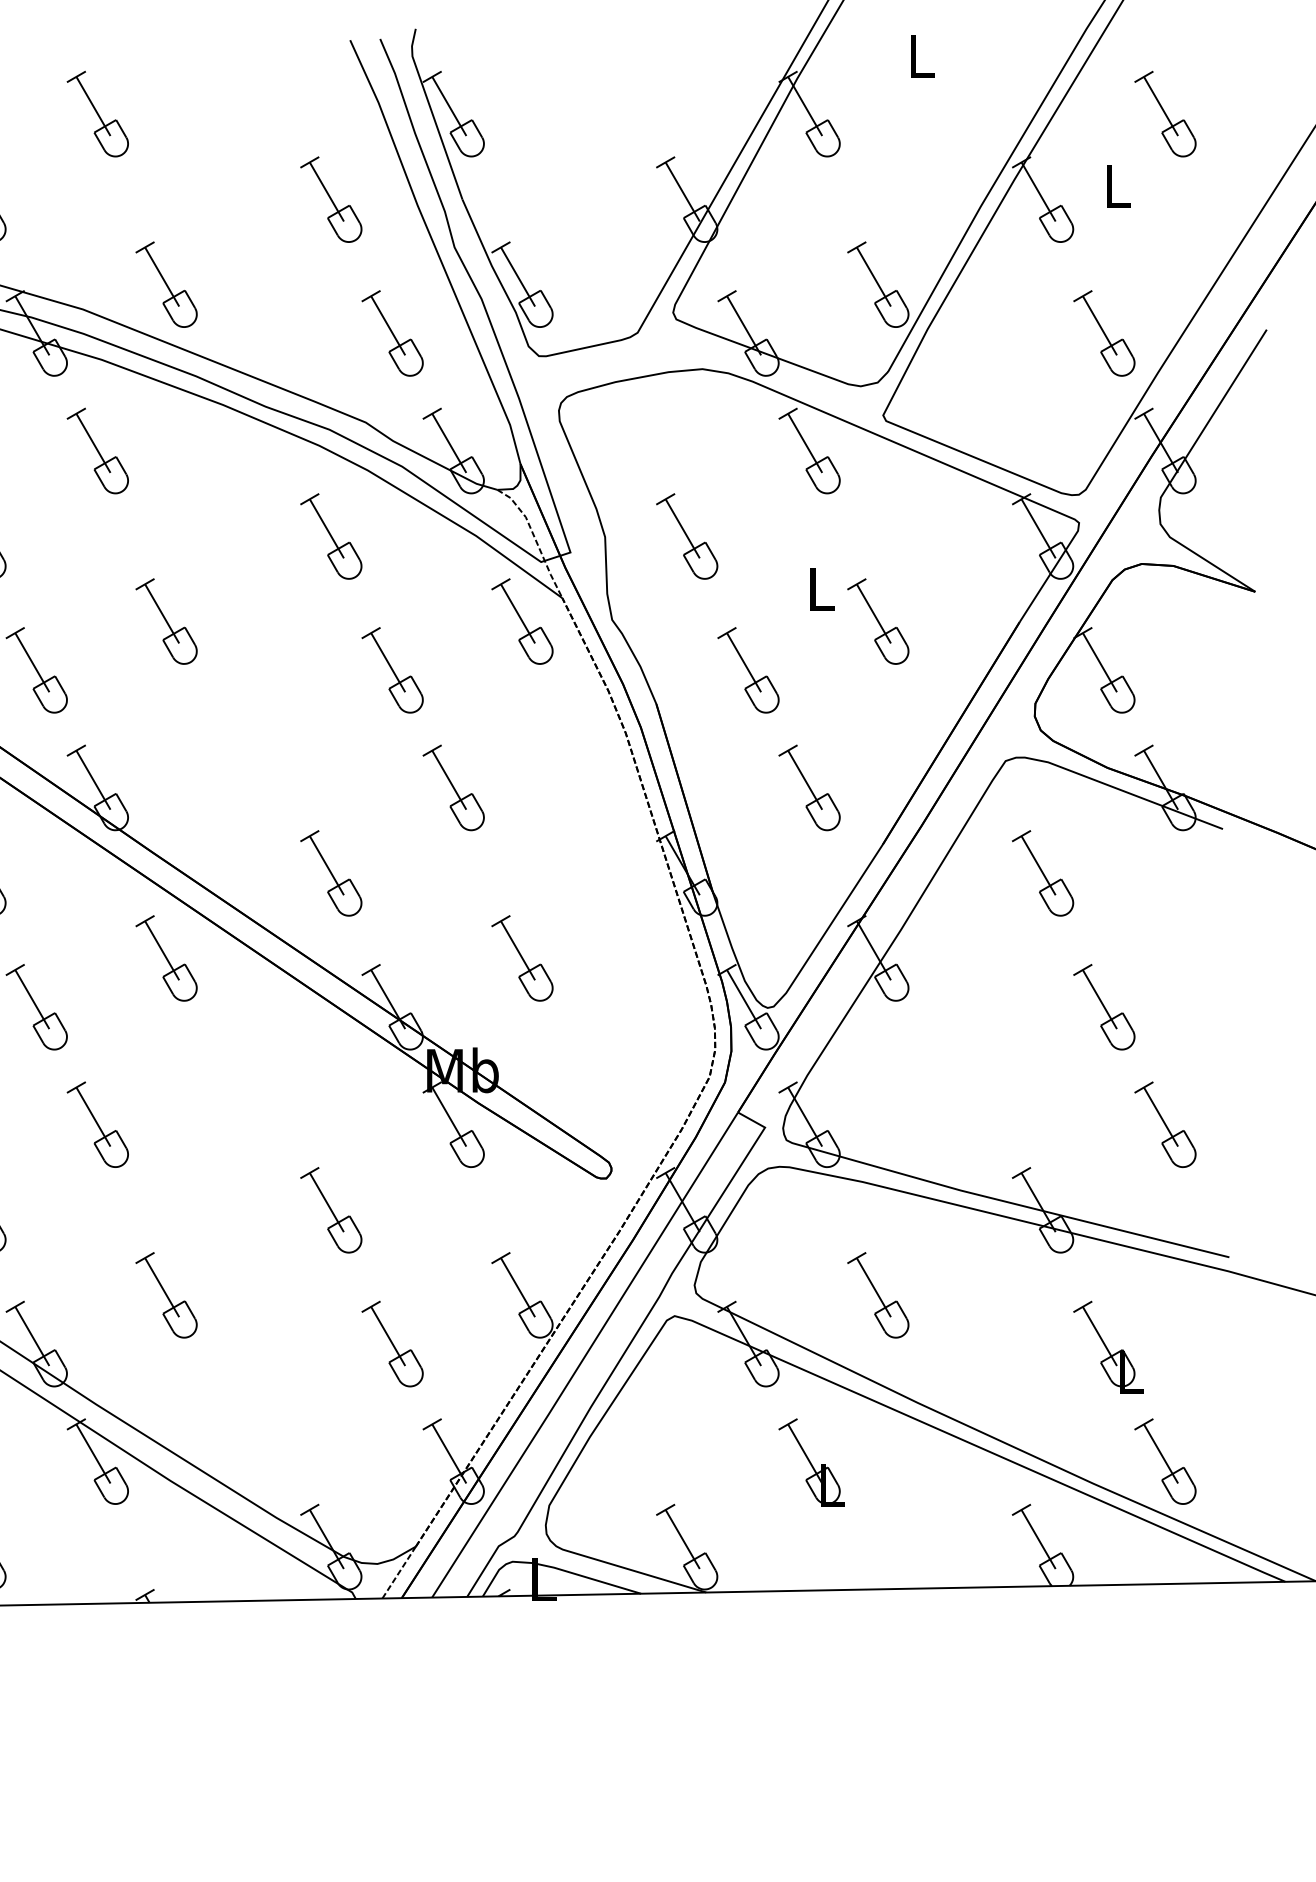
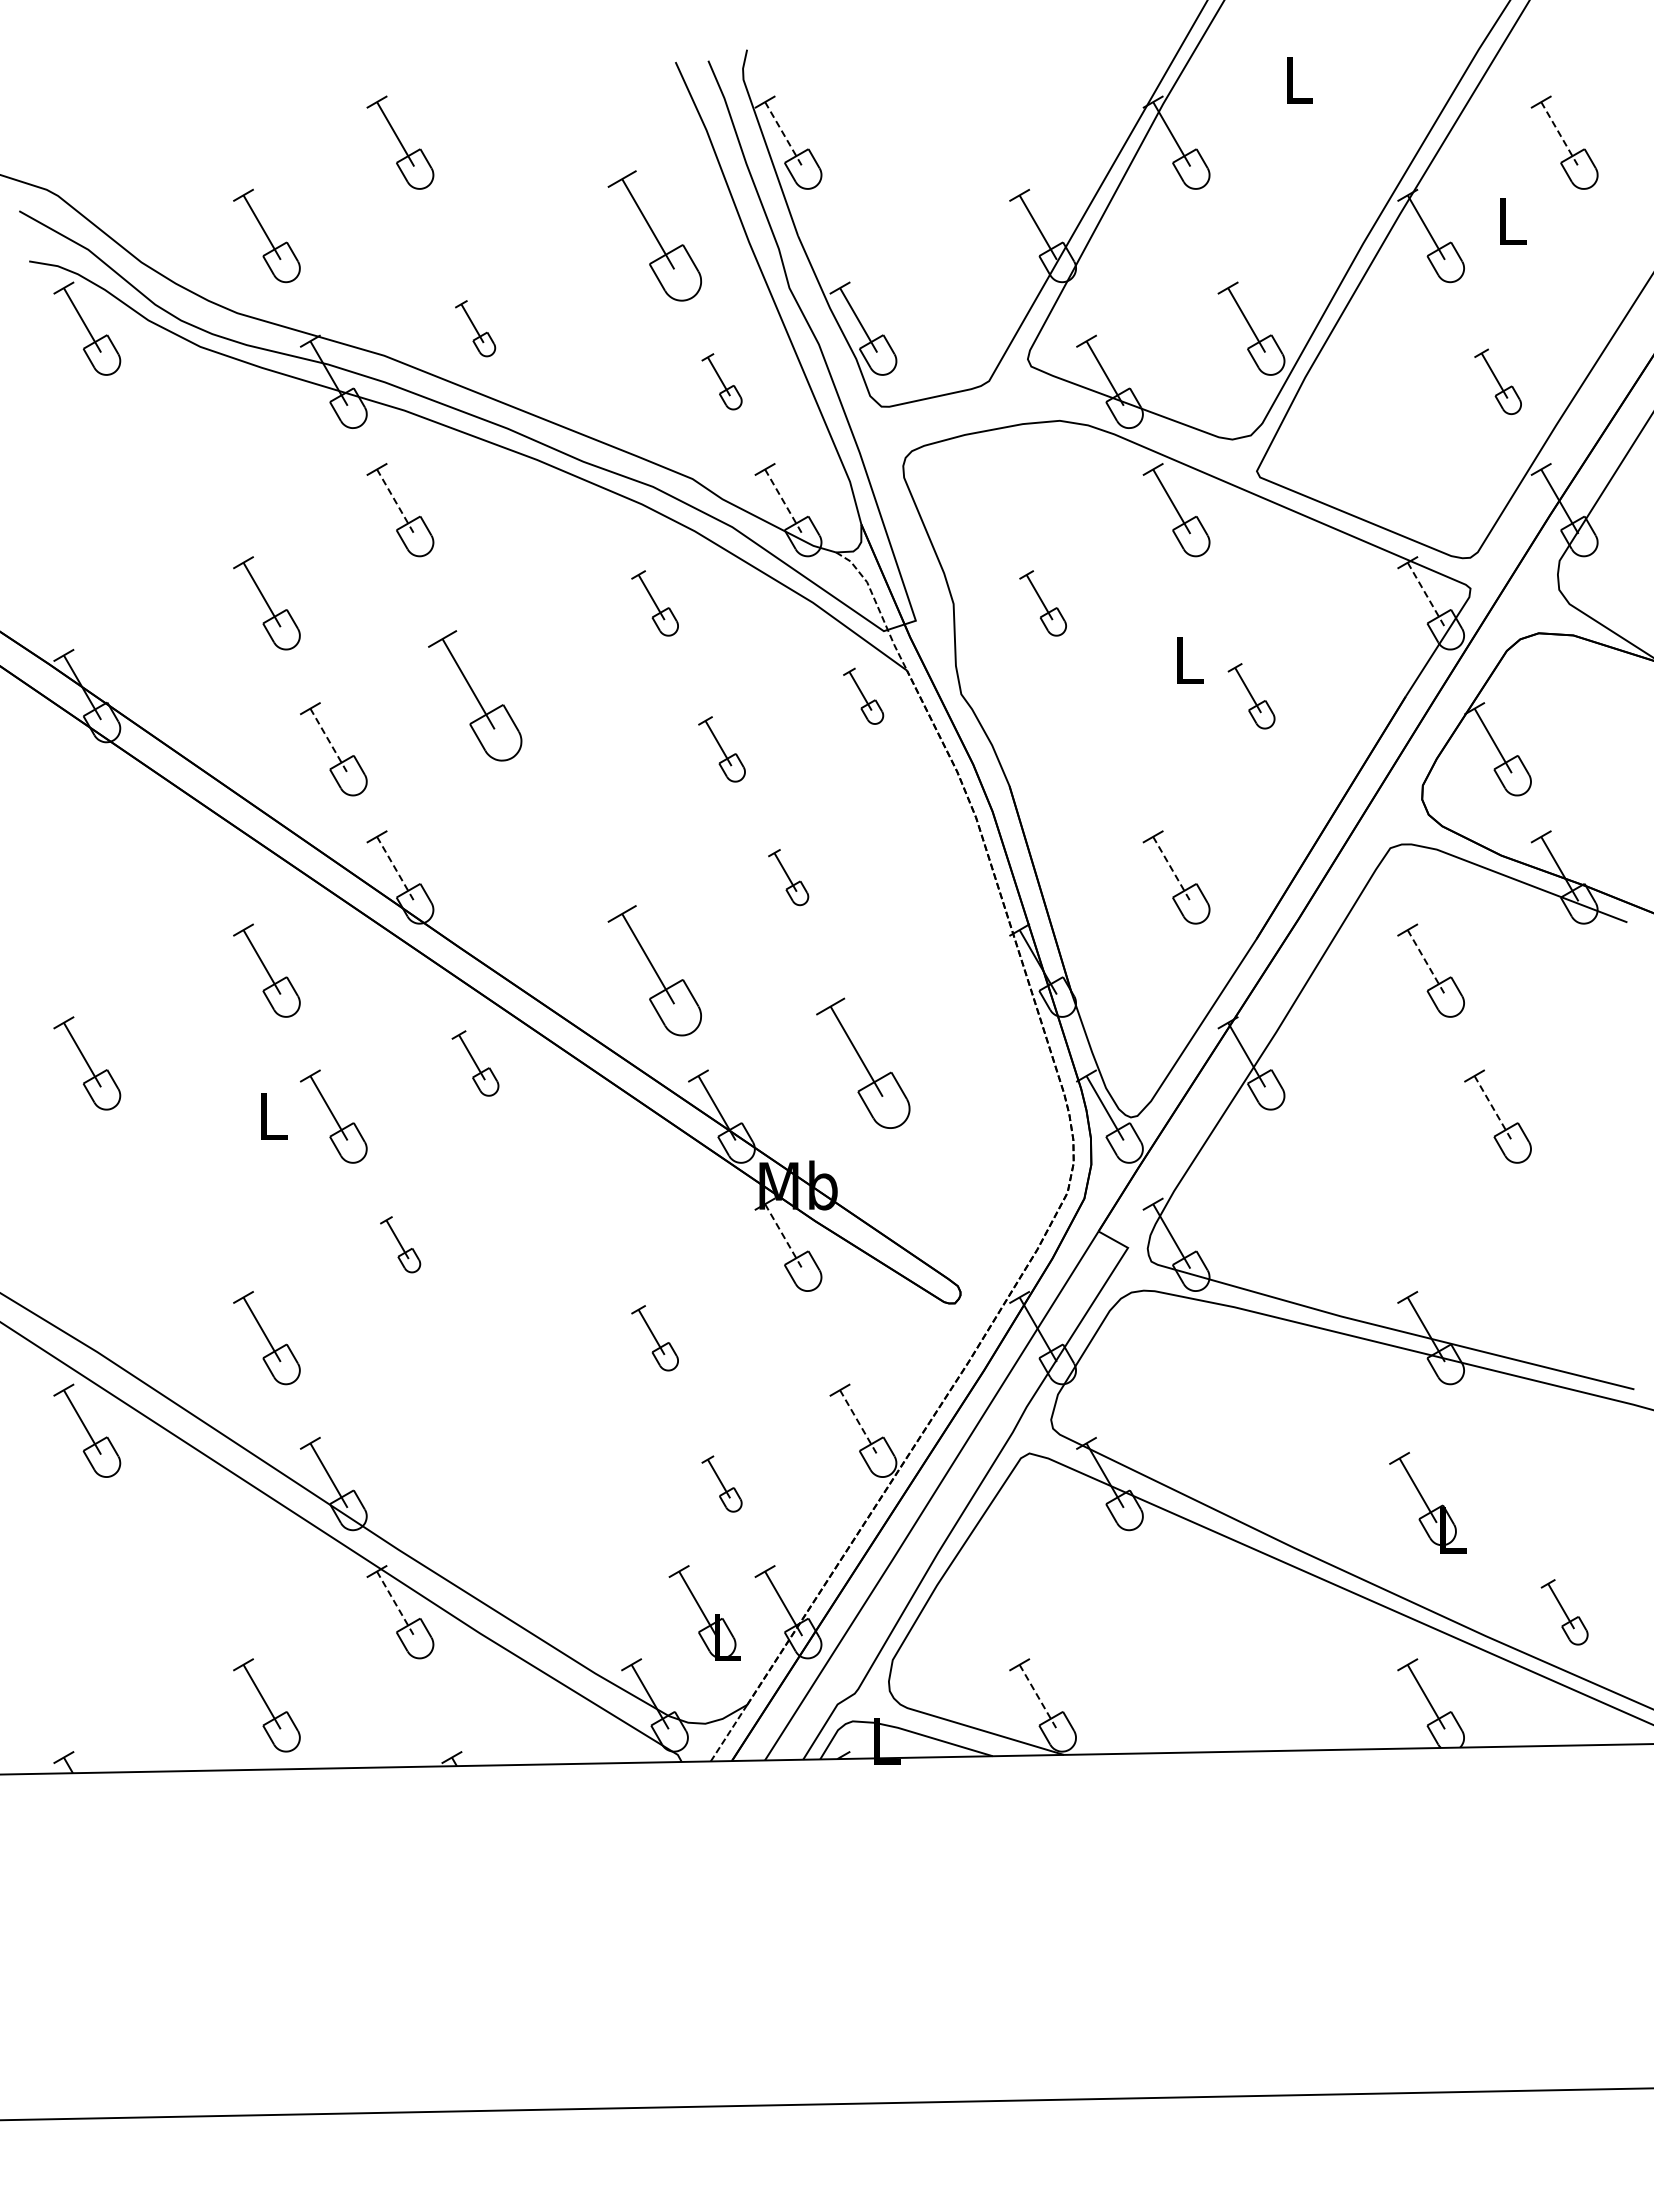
line: (450, 106) -> (784, 134), solid -> dashed
line: (1161, 106) -> (1560, 134), solid -> dashed
part: (330, 199) -> (654, 235), size x1.4
part: (166, 284) -> (475, 328), size x0.6
part: (392, 333) -> (721, 381), size x0.6
part: (1103, 333) -> (1497, 381), size x0.7
line: (93, 444) -> (395, 502), solid -> dashed
line: (449, 444) -> (783, 502), solid -> dashed
line: (1038, 529) -> (1426, 595), solid -> dashed
part: (330, 536) -> (654, 603), size x0.7
part: (686, 536) -> (1042, 603), size x0.7
part: (166, 621) -> (475, 696), size x1.4
part: (522, 621) -> (863, 696), size x0.6
part: (878, 621) -> (1251, 696), size x0.7
line: (32, 663) -> (329, 741), solid -> dashed
part: (392, 670) -> (721, 749), size x0.7
part: (748, 670) -> (1109, 749), removed
line: (93, 780) -> (395, 869), solid -> dashed
line: (805, 780) -> (1172, 869), solid -> dashed
part: (453, 787) -> (788, 877), size x0.6
line: (1038, 865) -> (1426, 962), solid -> dashed
part: (330, 873) -> (654, 970), size x1.4
part: (166, 958) -> (475, 1063), size x0.7
part: (522, 958) -> (863, 1063), size x1.4
line: (1100, 999) -> (1493, 1108), solid -> dashed
line: (449, 1117) -> (783, 1236), solid -> dashed
part: (97, 1124) -> (400, 1244), size x0.6
part: (1165, 1124) -> (1564, 1244), removed
part: (330, 1210) -> (654, 1338), size x0.7
line: (517, 1287) -> (858, 1422), solid -> dashed
part: (166, 1295) -> (475, 1430), removed
part: (878, 1295) -> (1251, 1430), removed
part: (392, 1343) -> (721, 1483), size x0.6
part: (1108, 1347) -> (1427, 1502), moved
line: (93, 1454) -> (395, 1604), solid -> dashed
part: (811, 1461) -> (704, 1612), moved
part: (1165, 1461) -> (1564, 1612), size x0.7
line: (682, 1539) -> (1038, 1697), solid -> dashed

